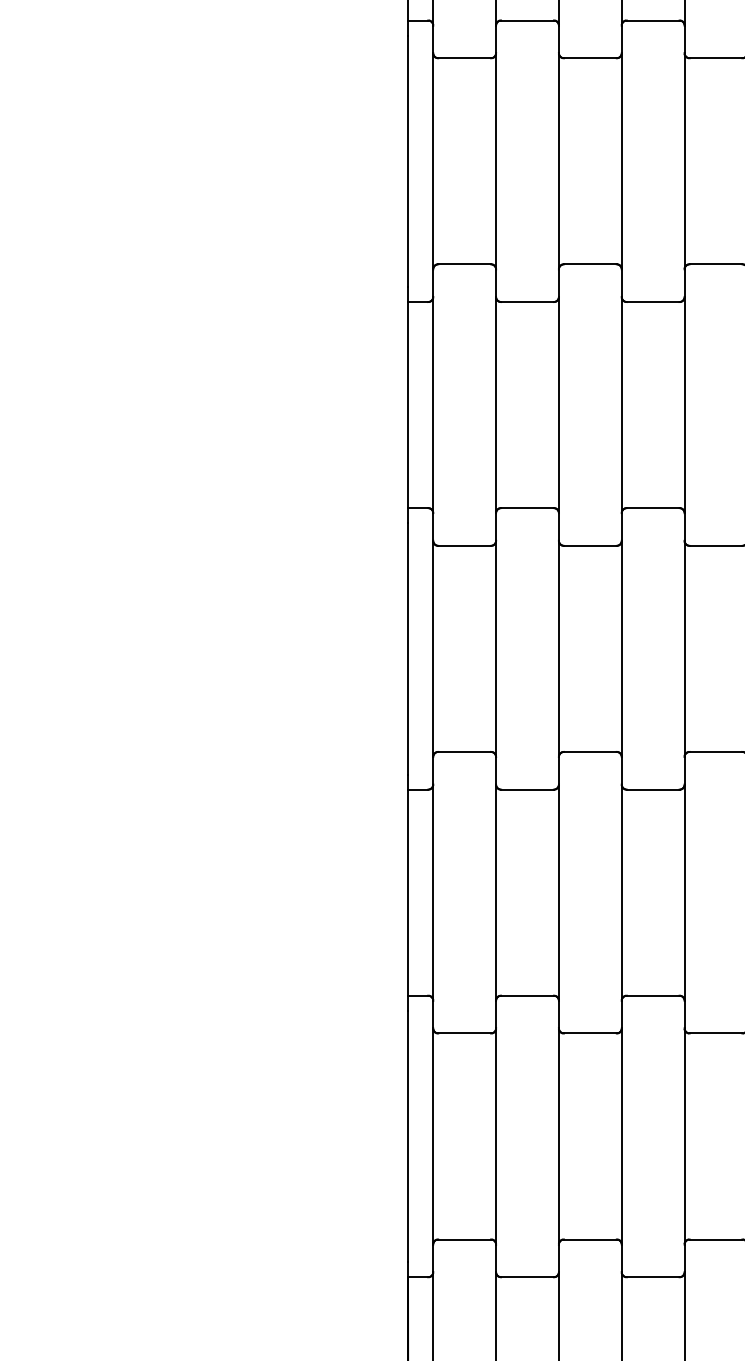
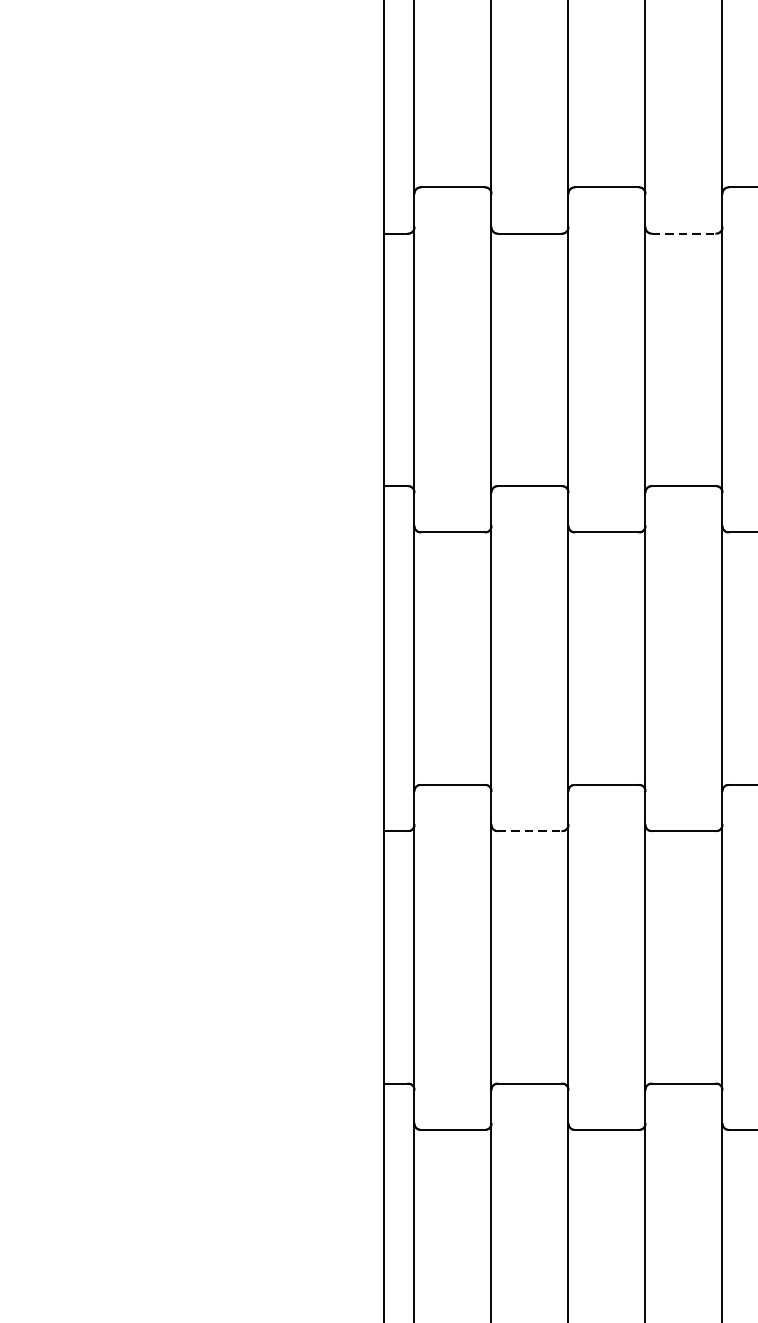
line: (653, 302) -> (684, 234), solid -> dashed
line: (528, 789) -> (531, 830), solid -> dashed

